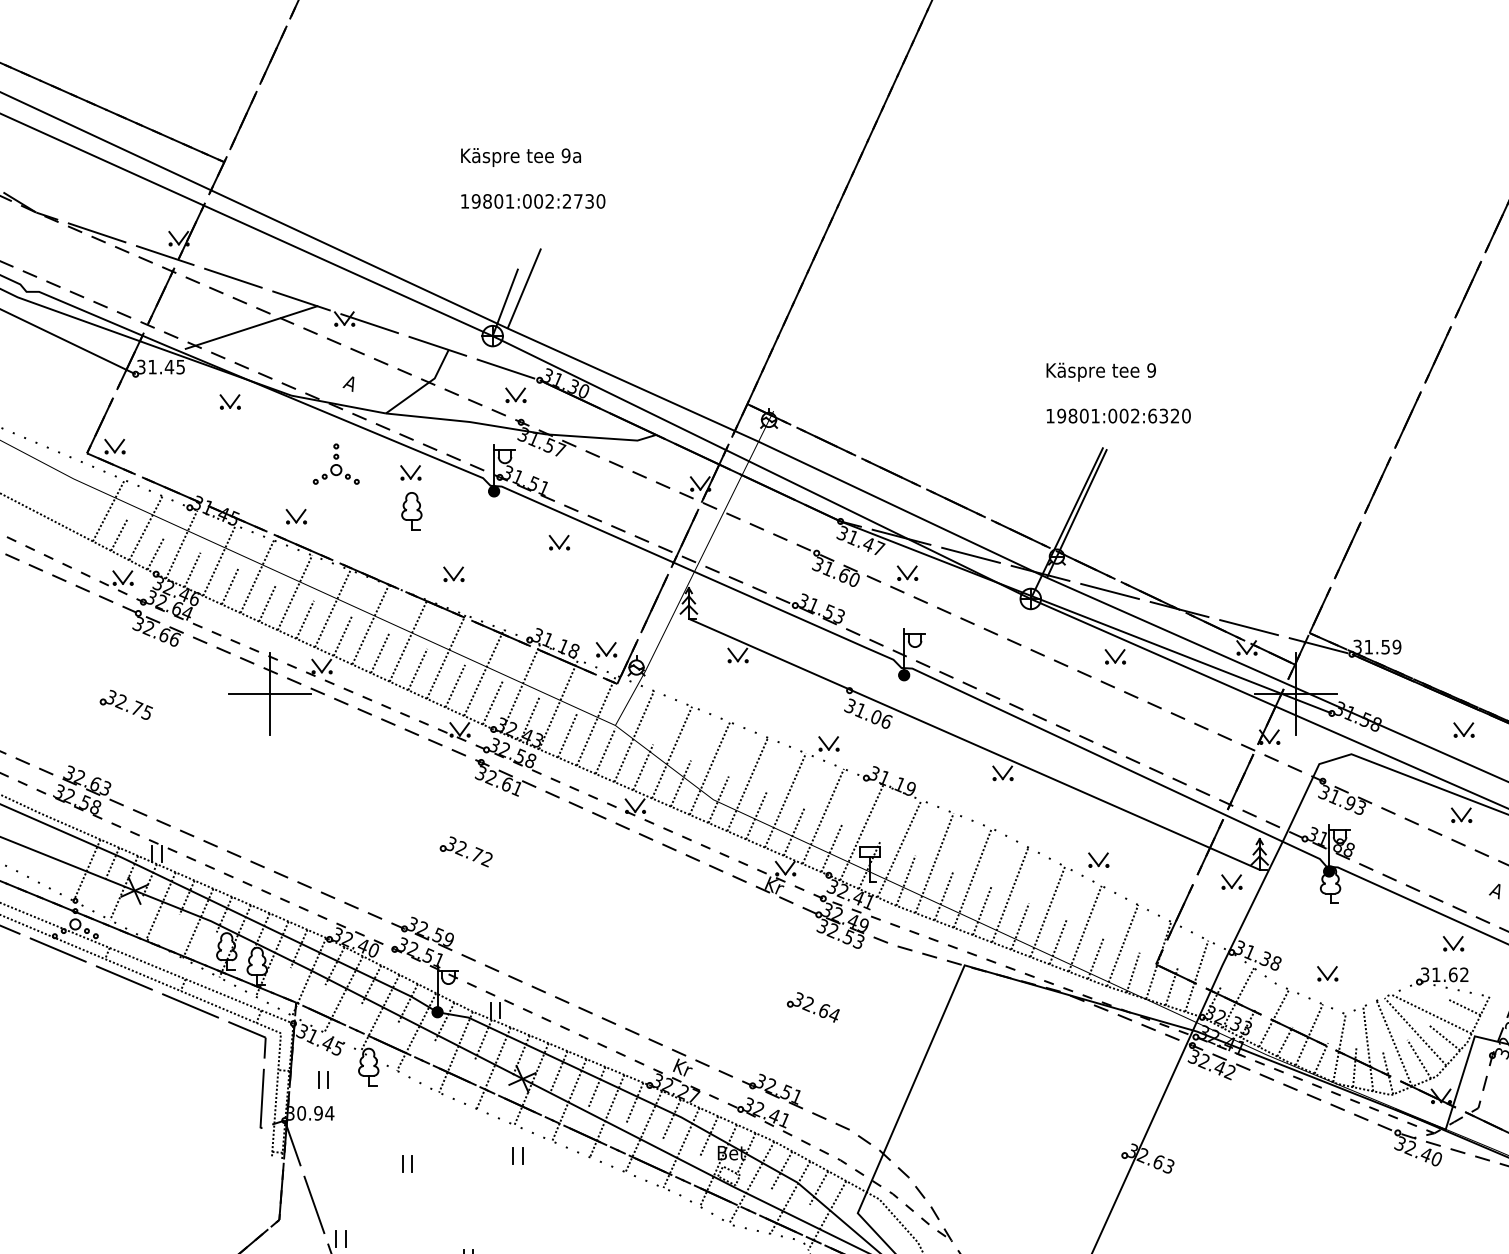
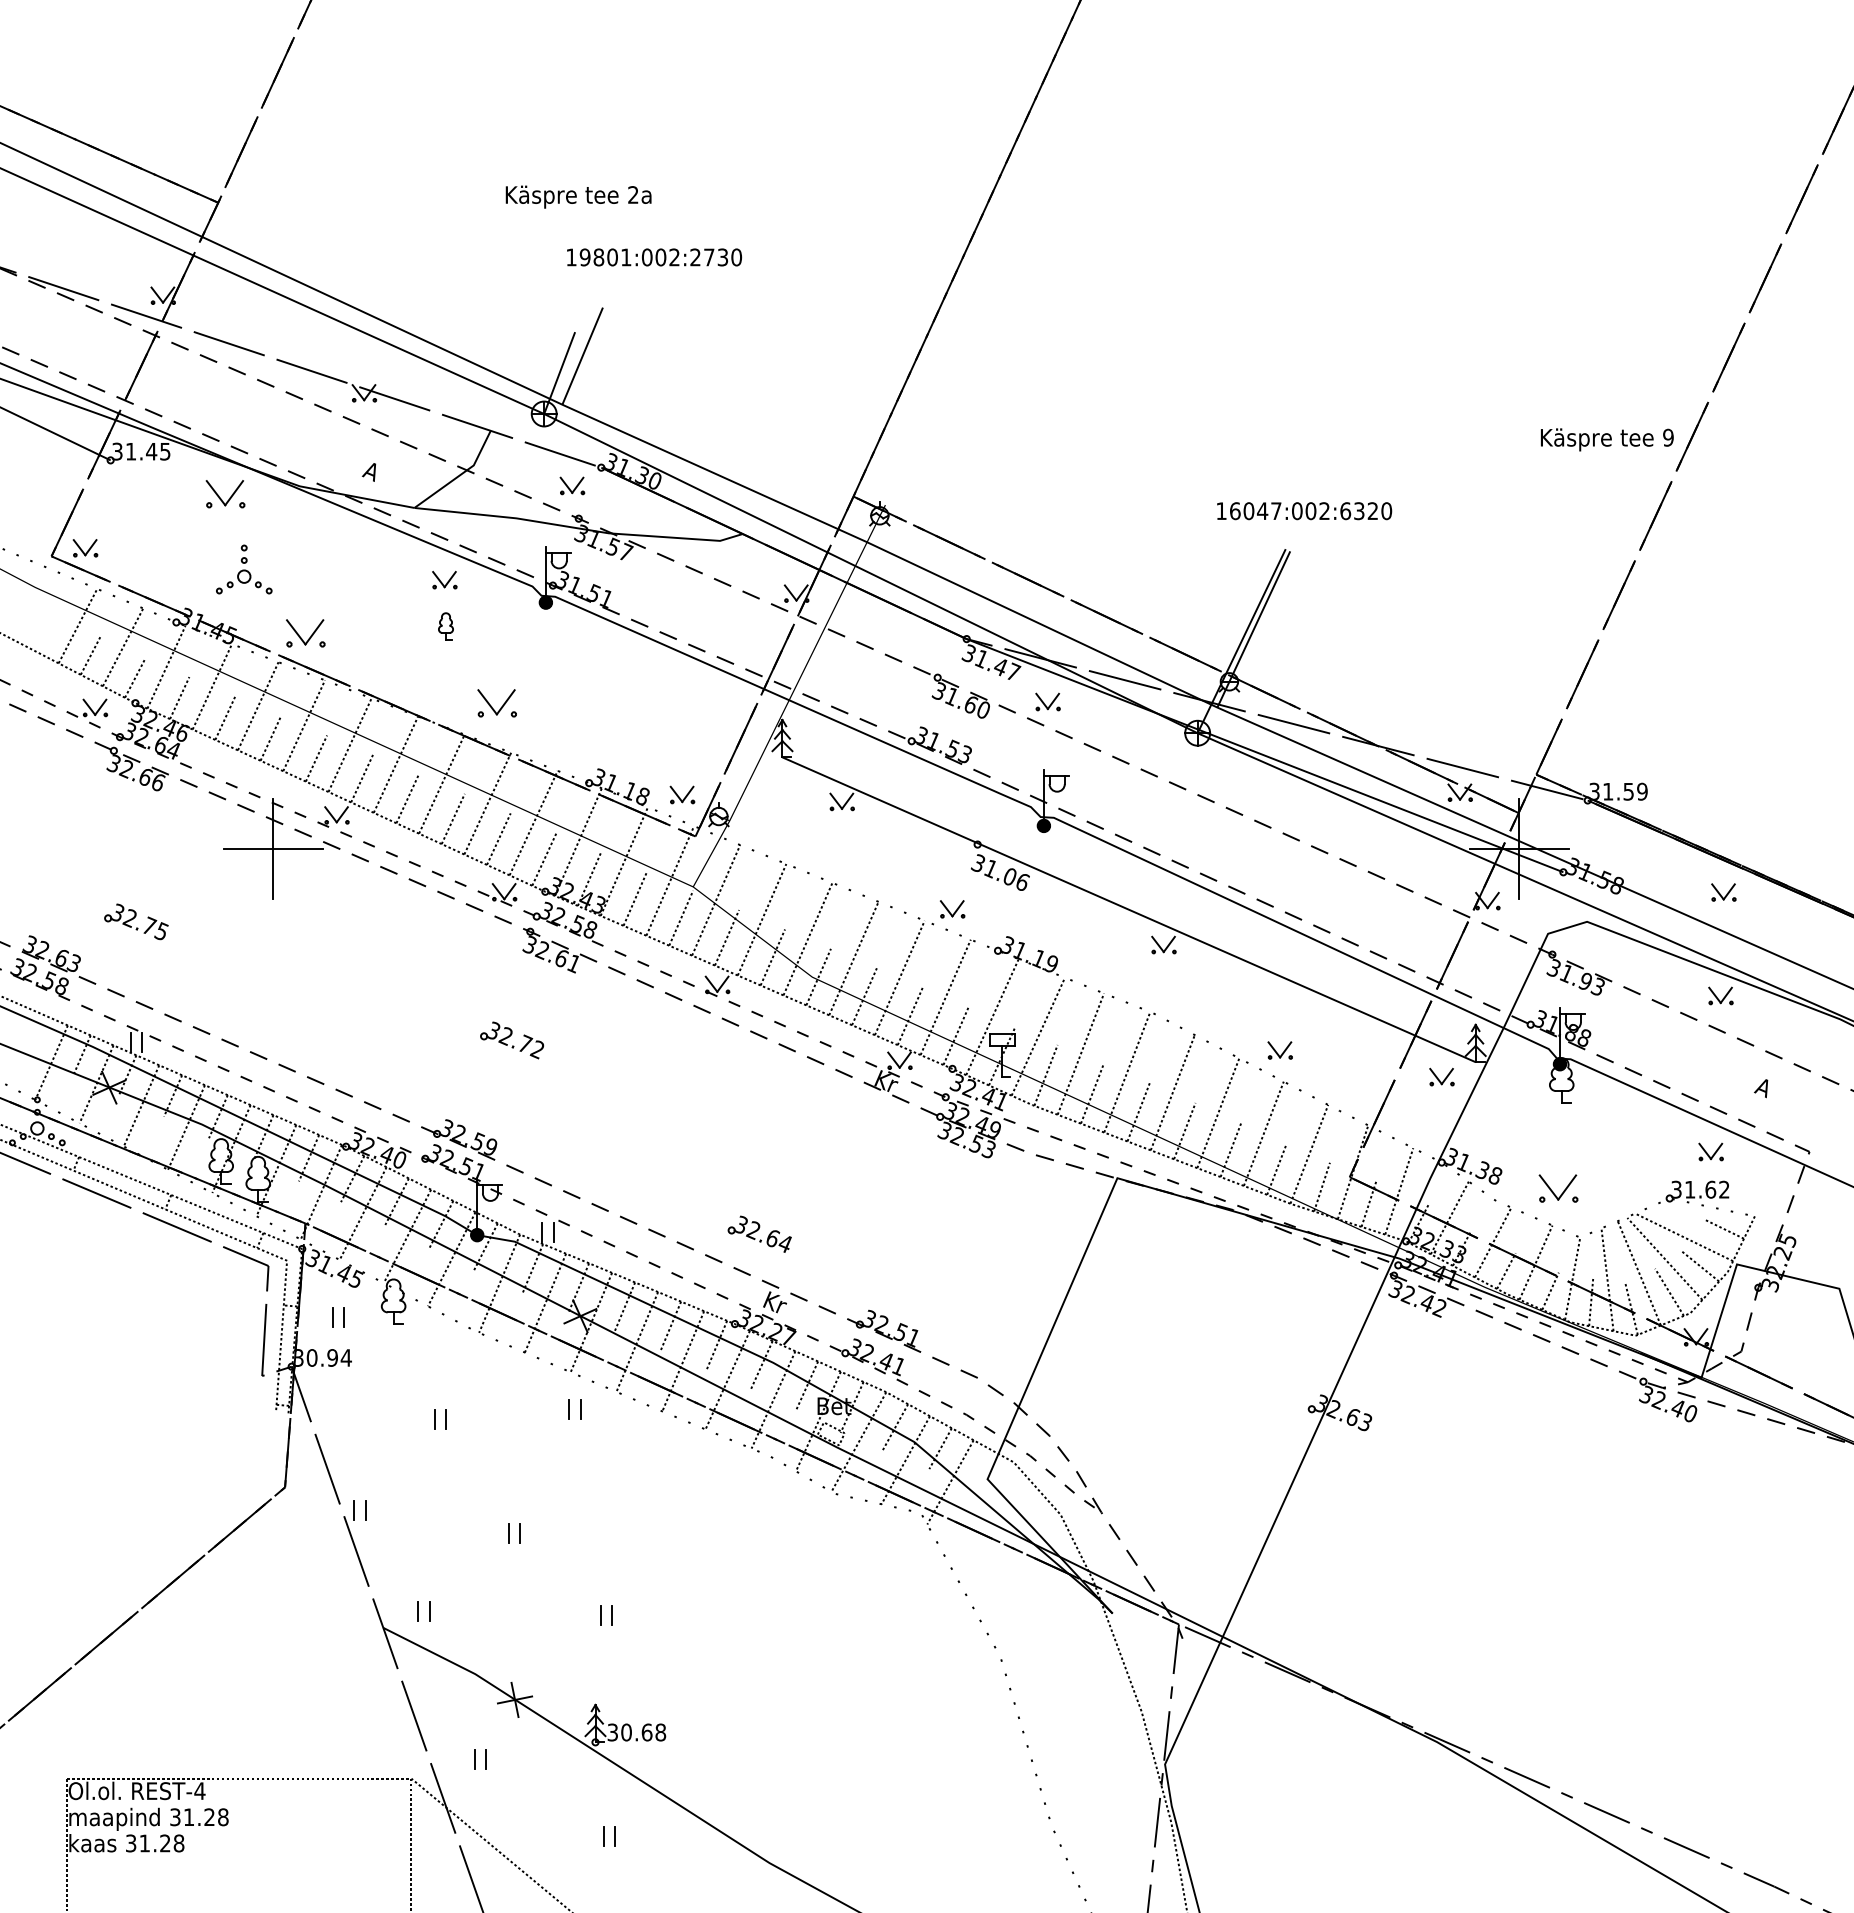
text: (566, 155) -> (633, 194), 9a -> 2a
text: (533, 201) -> (654, 257), moved
line: (251, 327) -> (251, 403), removed
text: (1101, 371) -> (1607, 439), moved
part: (230, 401) -> (225, 493), size x1.6
text: (1078, 416) -> (1255, 511), 19801:002:6320 -> 16047:002:6320
part: (336, 464) -> (244, 569), moved
part: (411, 511) -> (445, 626), size x0.6
part: (296, 516) -> (305, 633), size x1.6
part: (558, 542) -> (624, 664), removed
part: (453, 574) -> (496, 703), size x1.6
part: (1115, 656) -> (1300, 803), removed
part: (126, 704) -> (136, 921), moved
part: (1327, 973) -> (1557, 1188), size x1.6
part: (813, 1006) -> (759, 1233), moved

